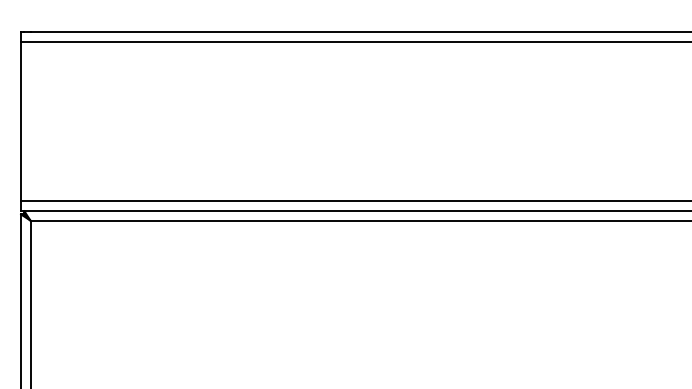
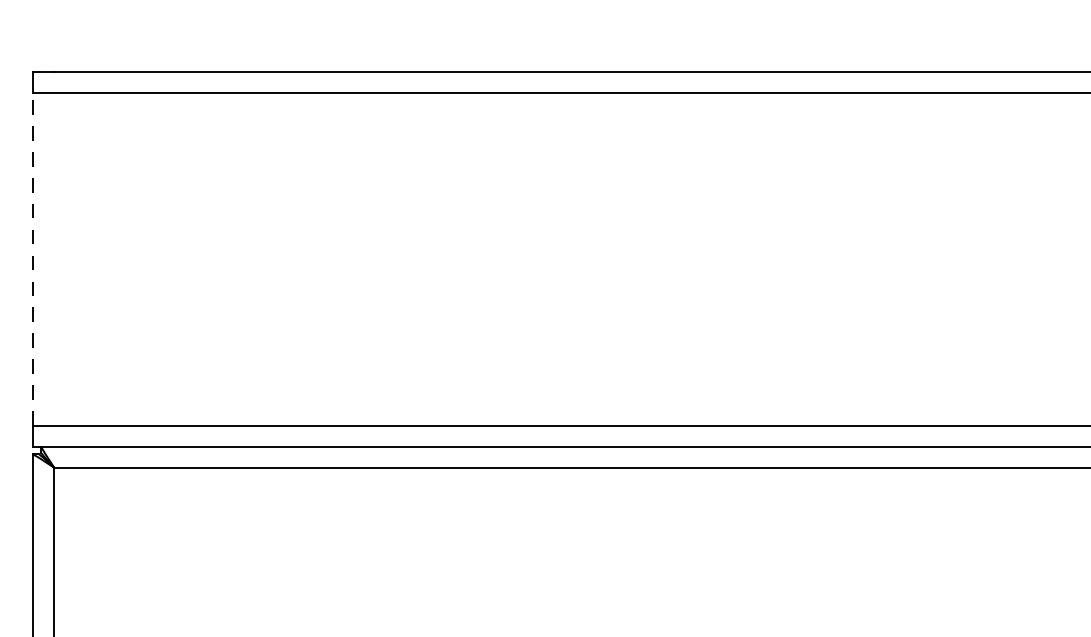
line: (20, 121) -> (33, 259), solid -> dashed

